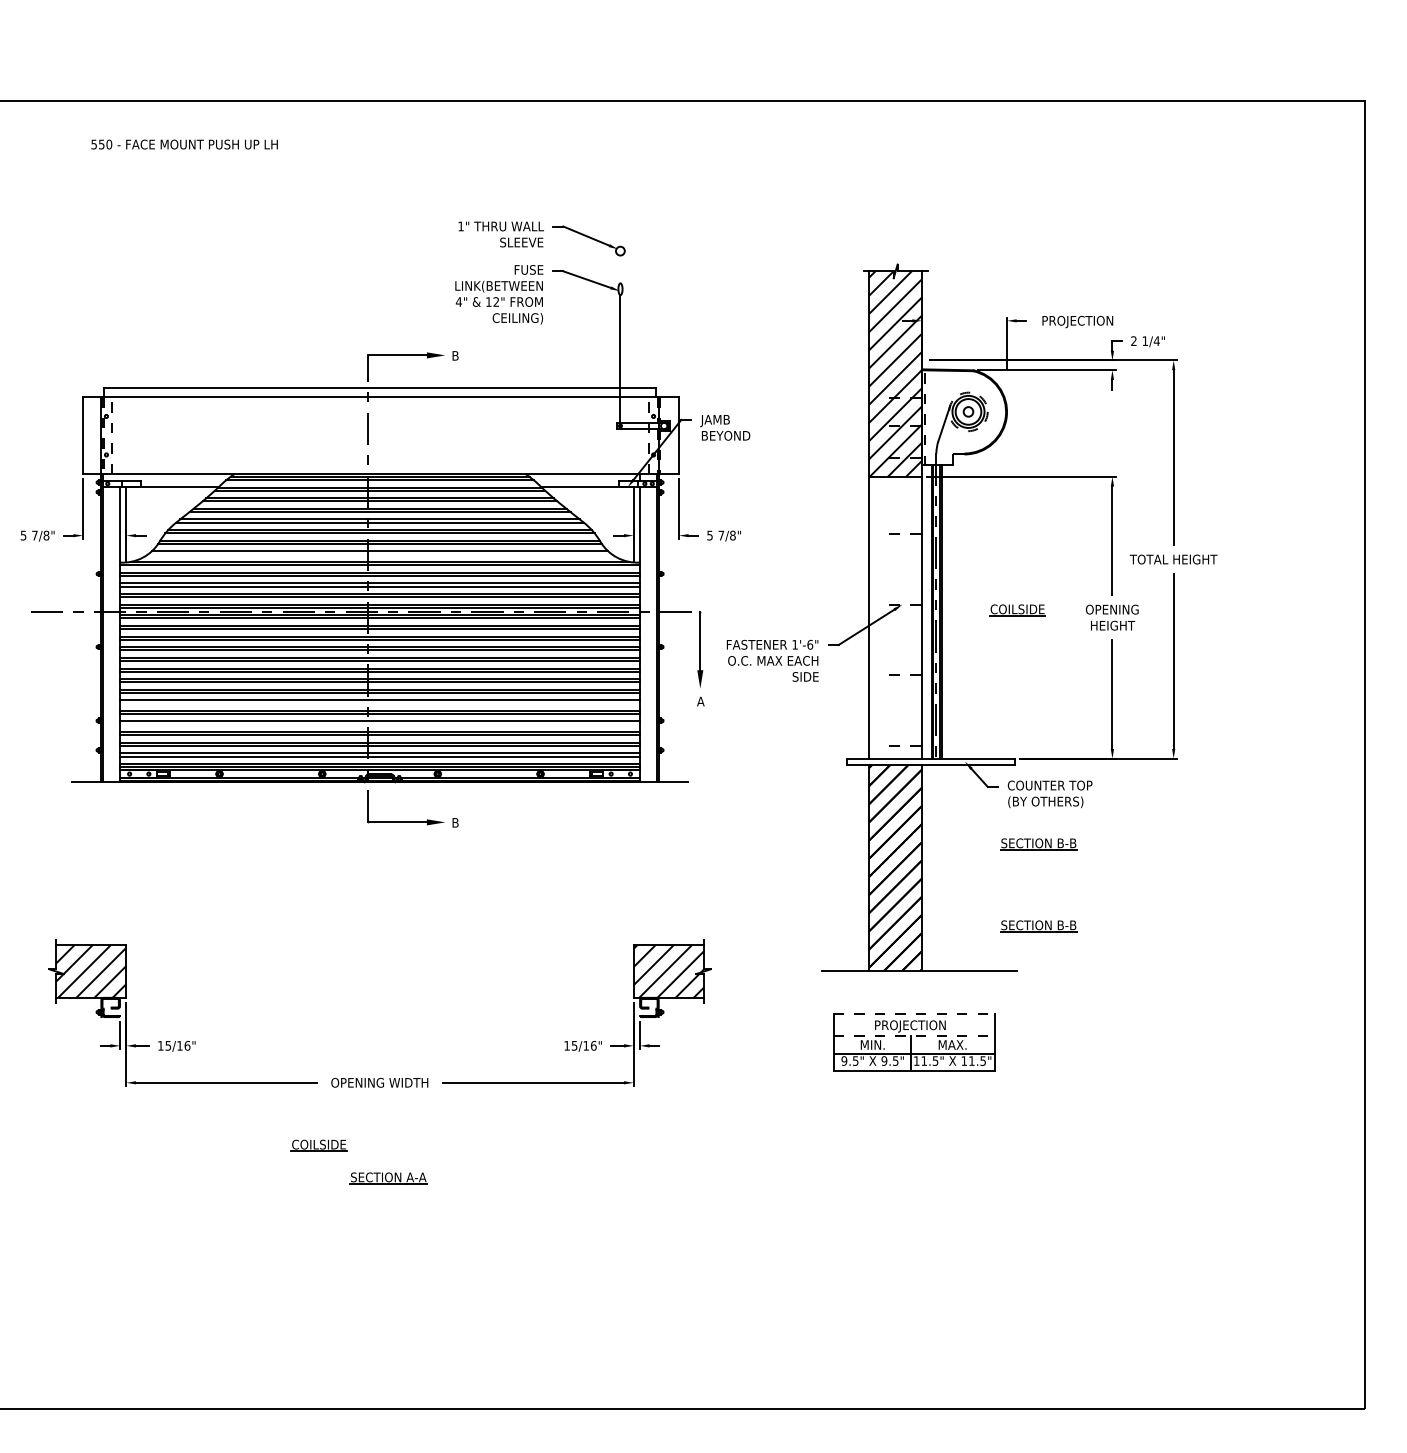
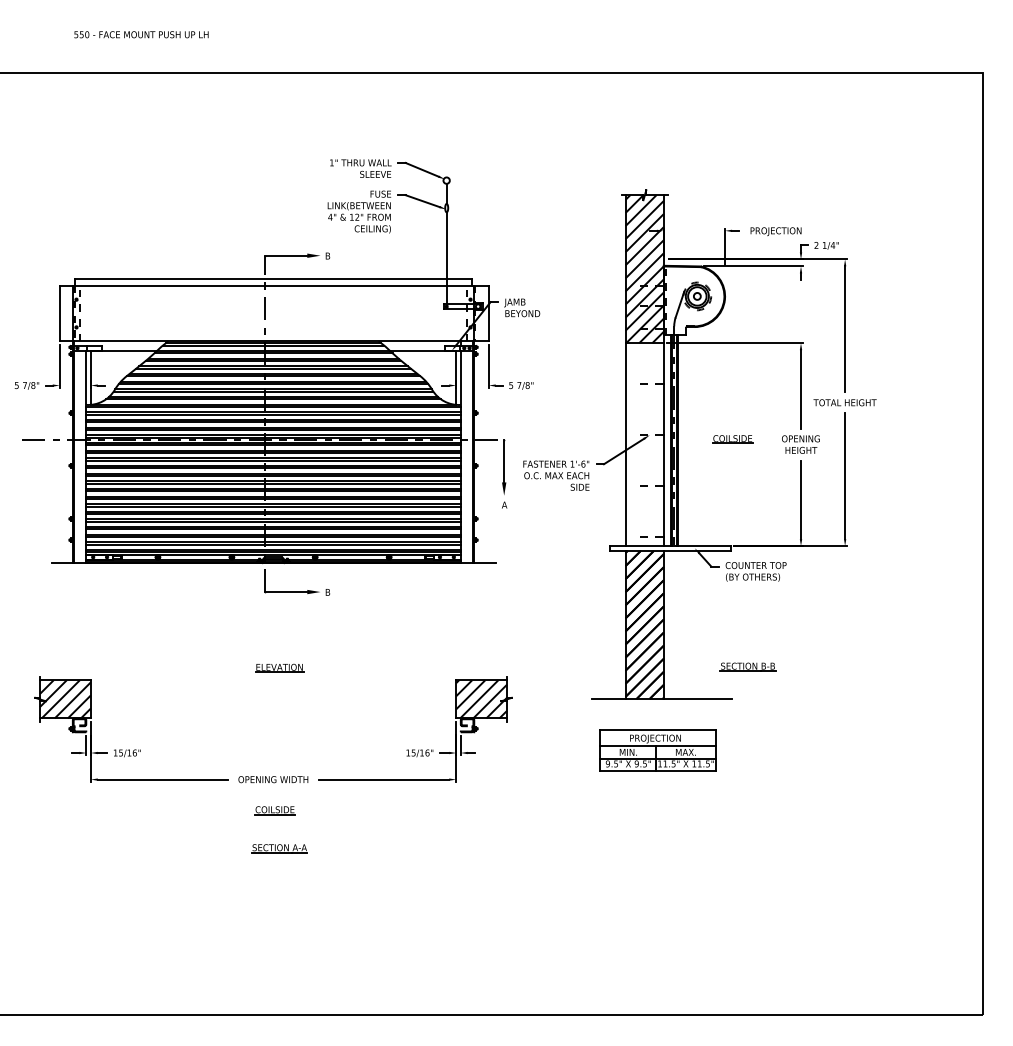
text: (184, 144) -> (141, 34), moved
line: (620, 269) -> (446, 193), added
line: (379, 554) -> (273, 399), added
line: (380, 703) -> (273, 506), added
line: (380, 724) -> (273, 521), added
part: (1038, 844) -> (747, 607), removed
part: (388, 928) -> (279, 668), added
line: (914, 1014) -> (658, 730), dashed -> solid
line: (914, 1036) -> (658, 746), dashed -> solid
part: (318, 1145) -> (274, 810), moved

